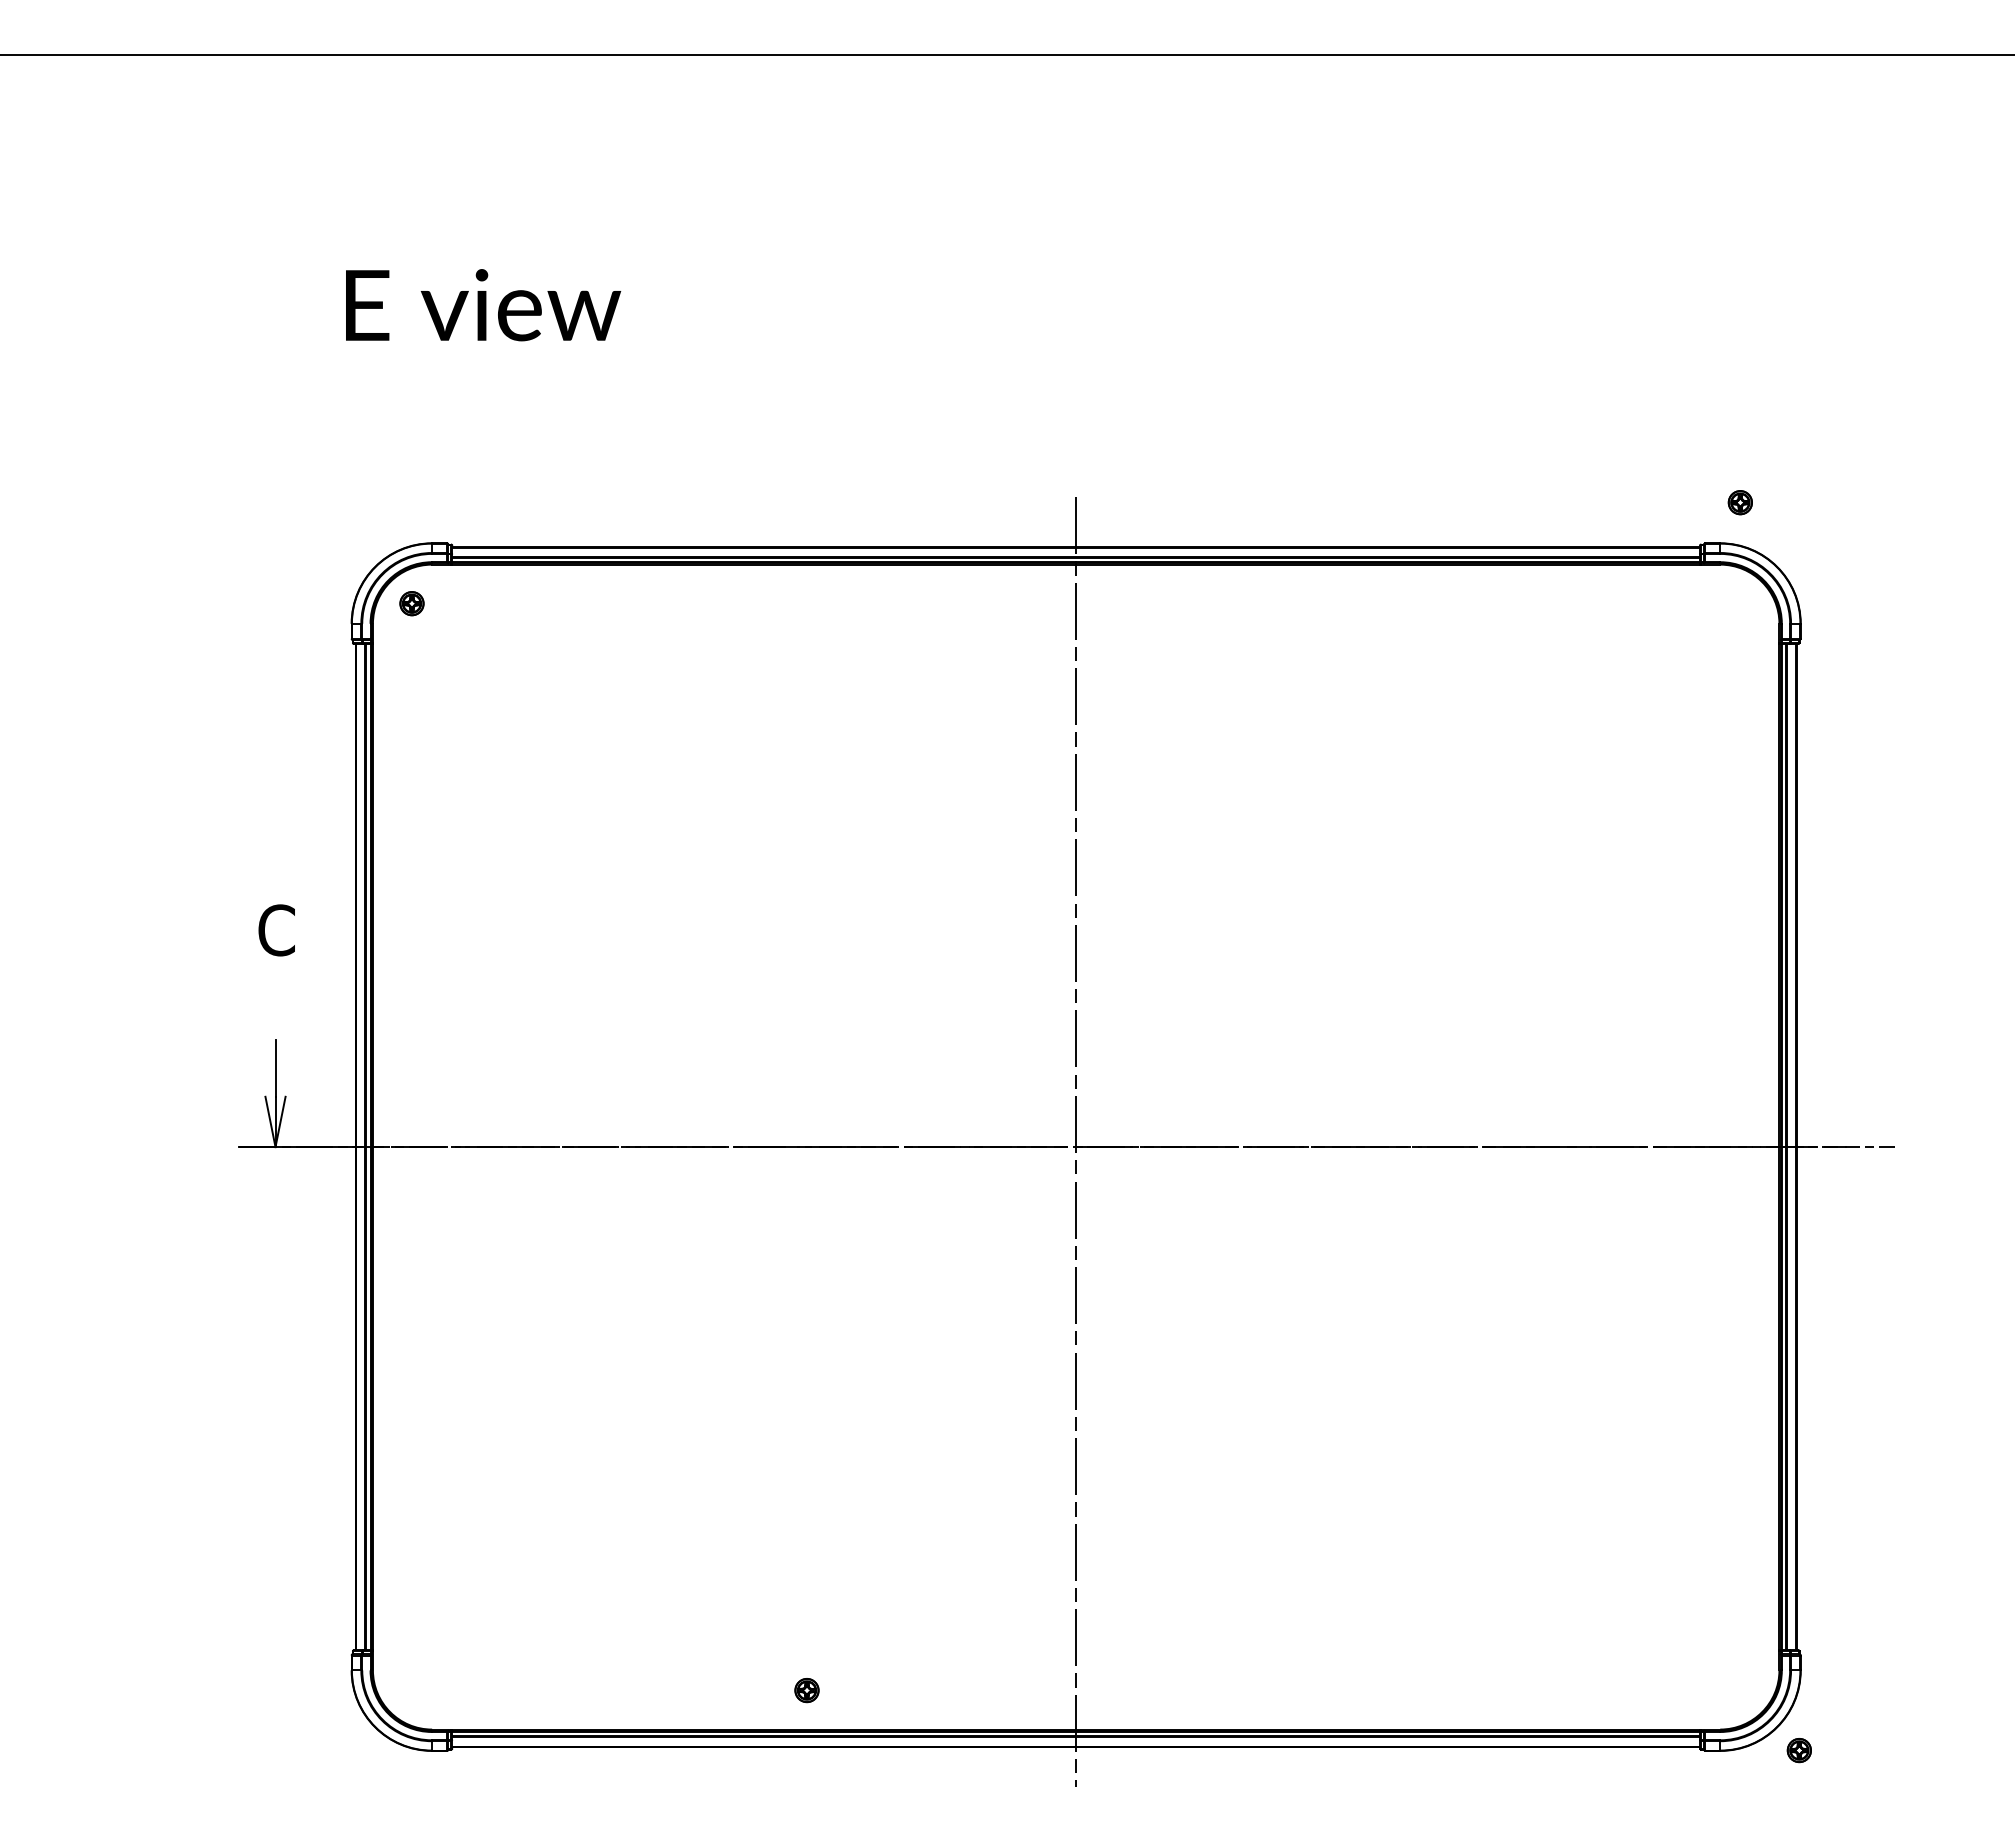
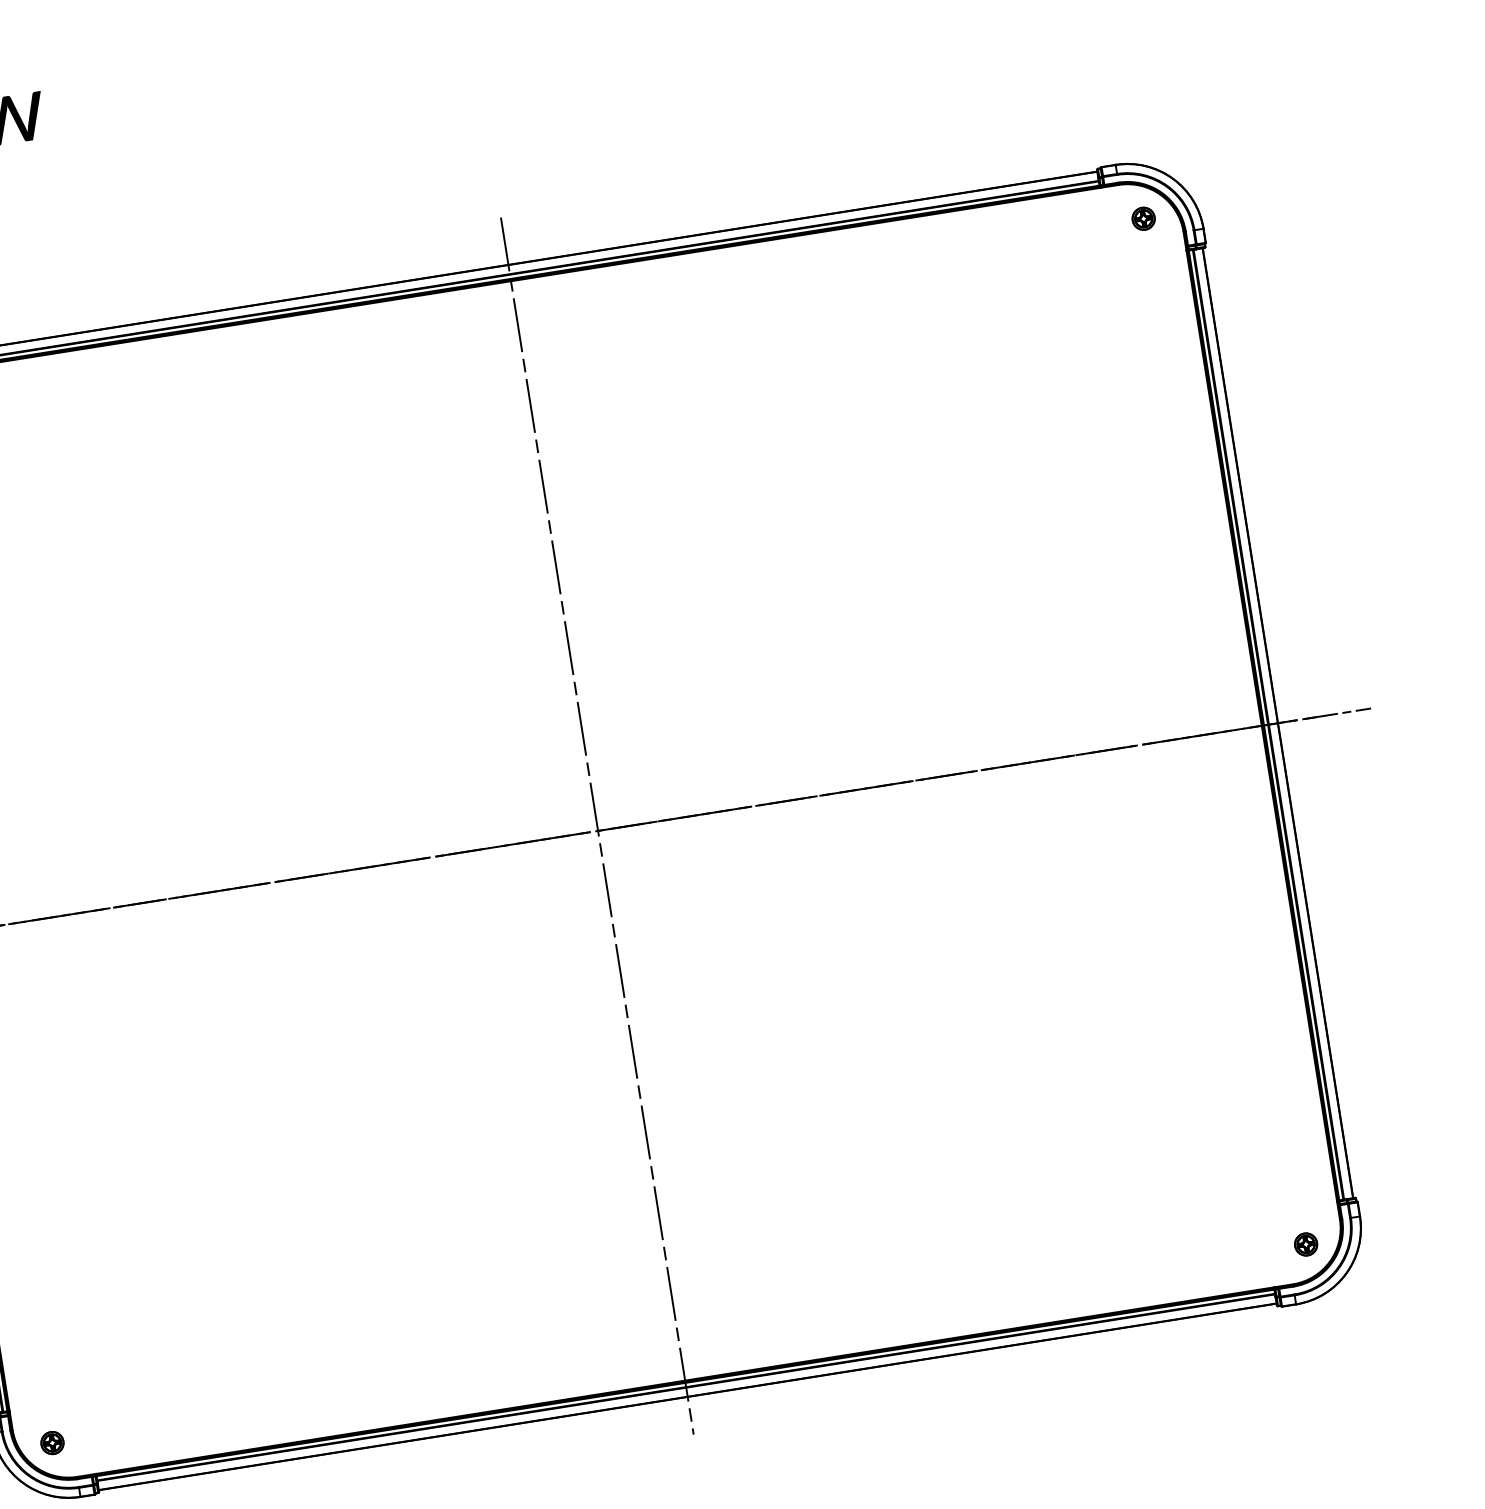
part: (1739, 502) -> (1142, 218), moved
part: (806, 1690) -> (52, 1443), moved
part: (1798, 1750) -> (1305, 1244), moved

